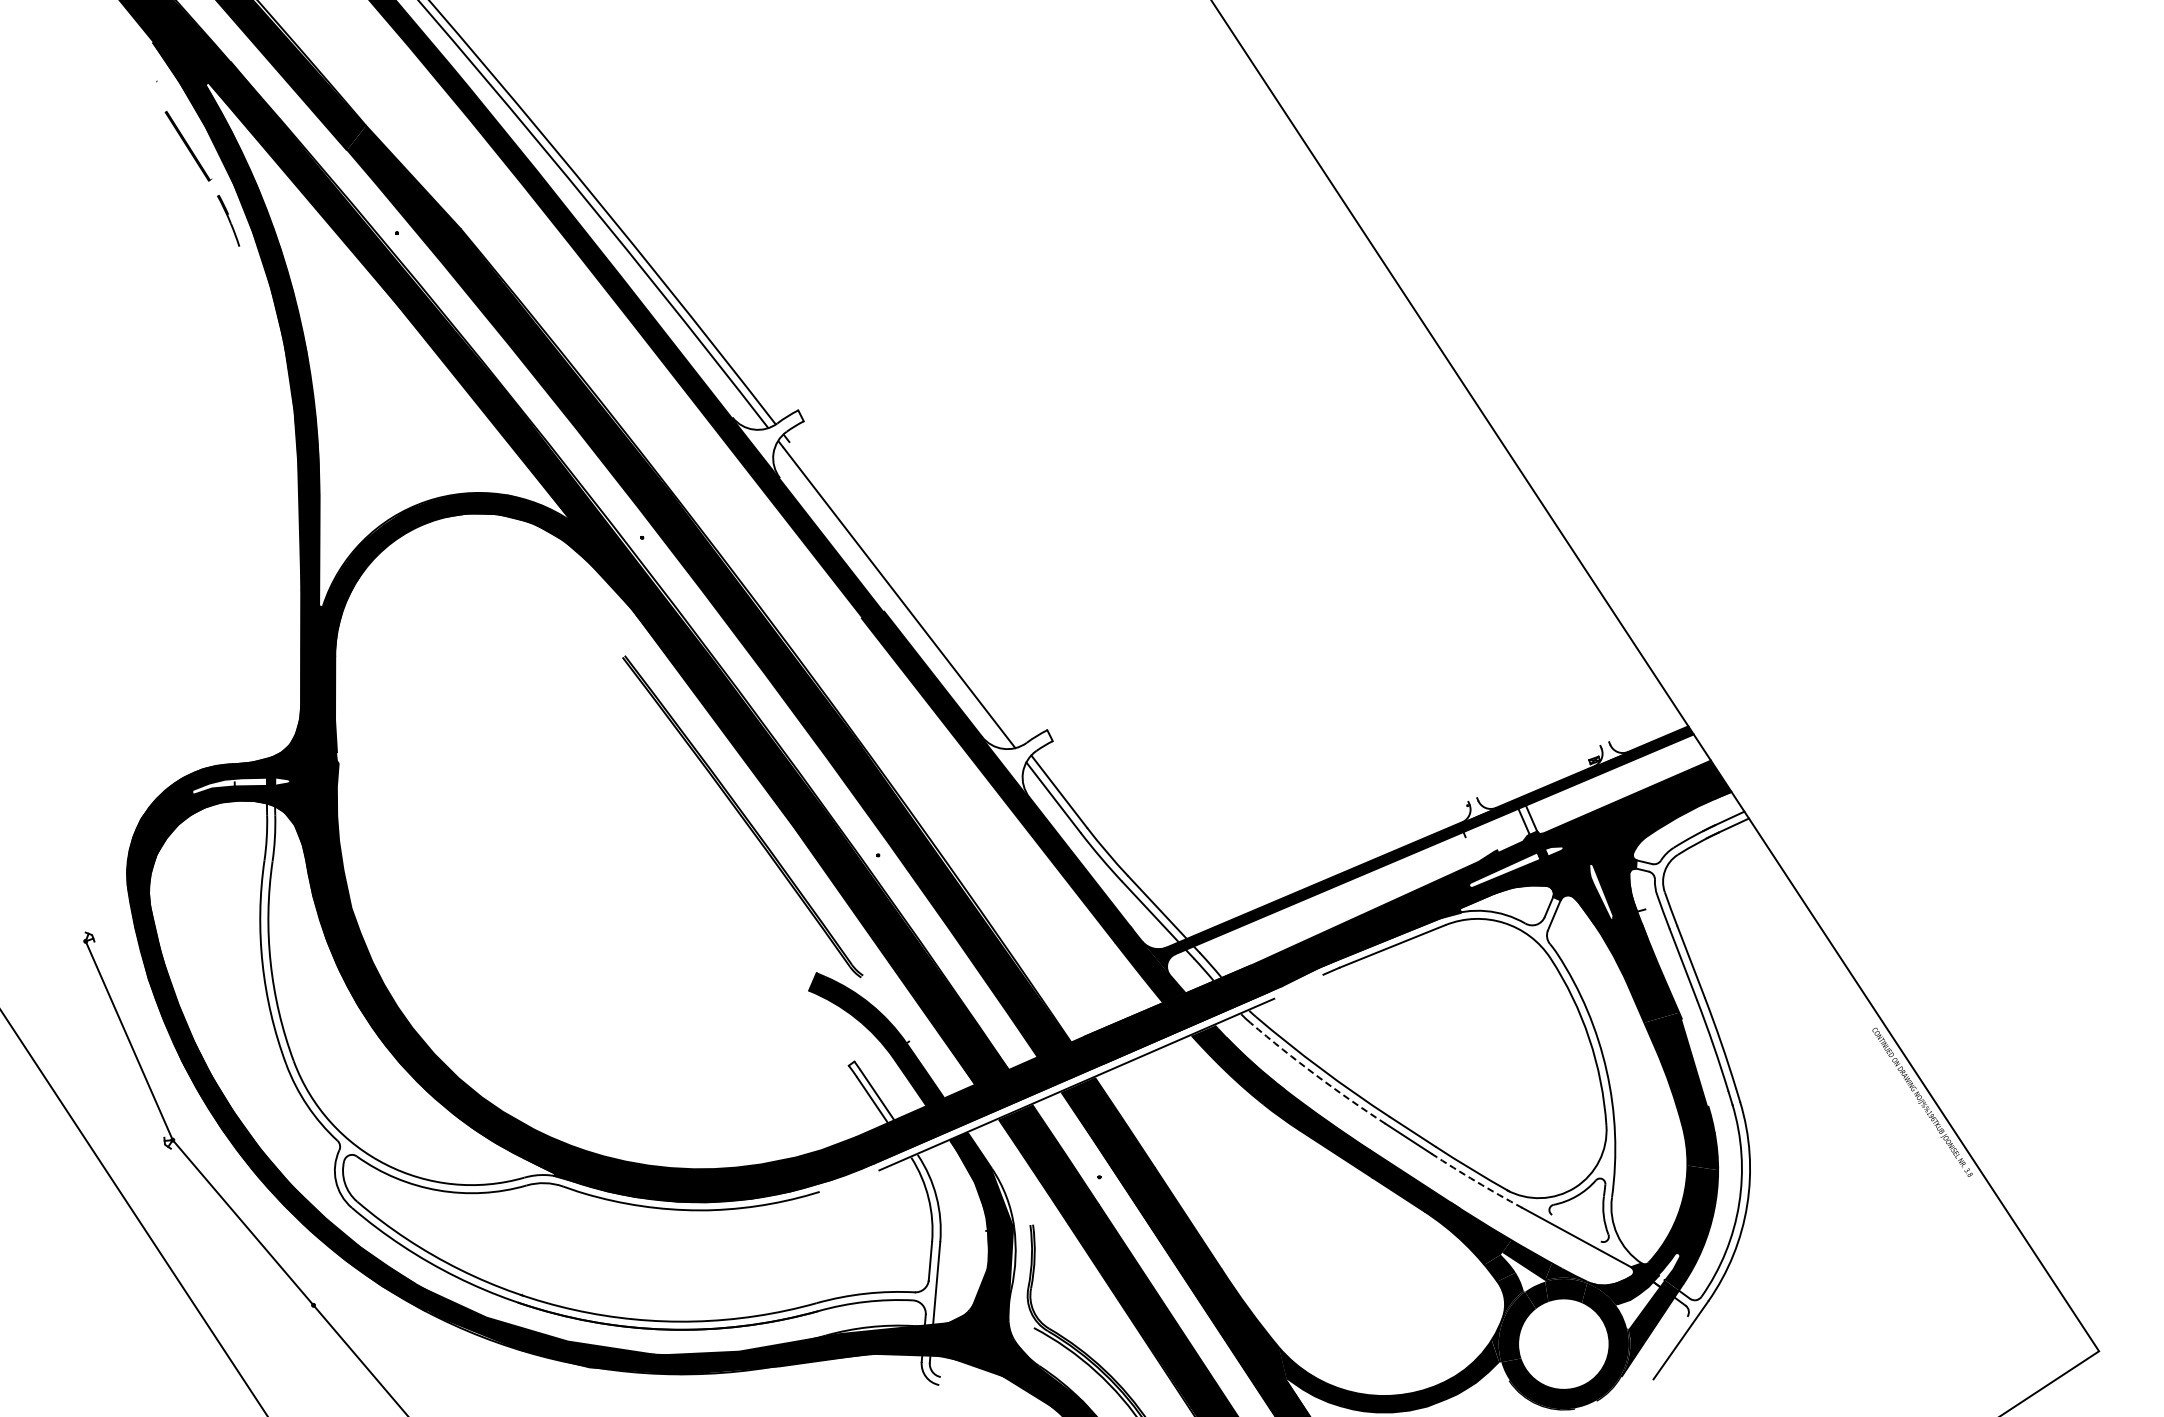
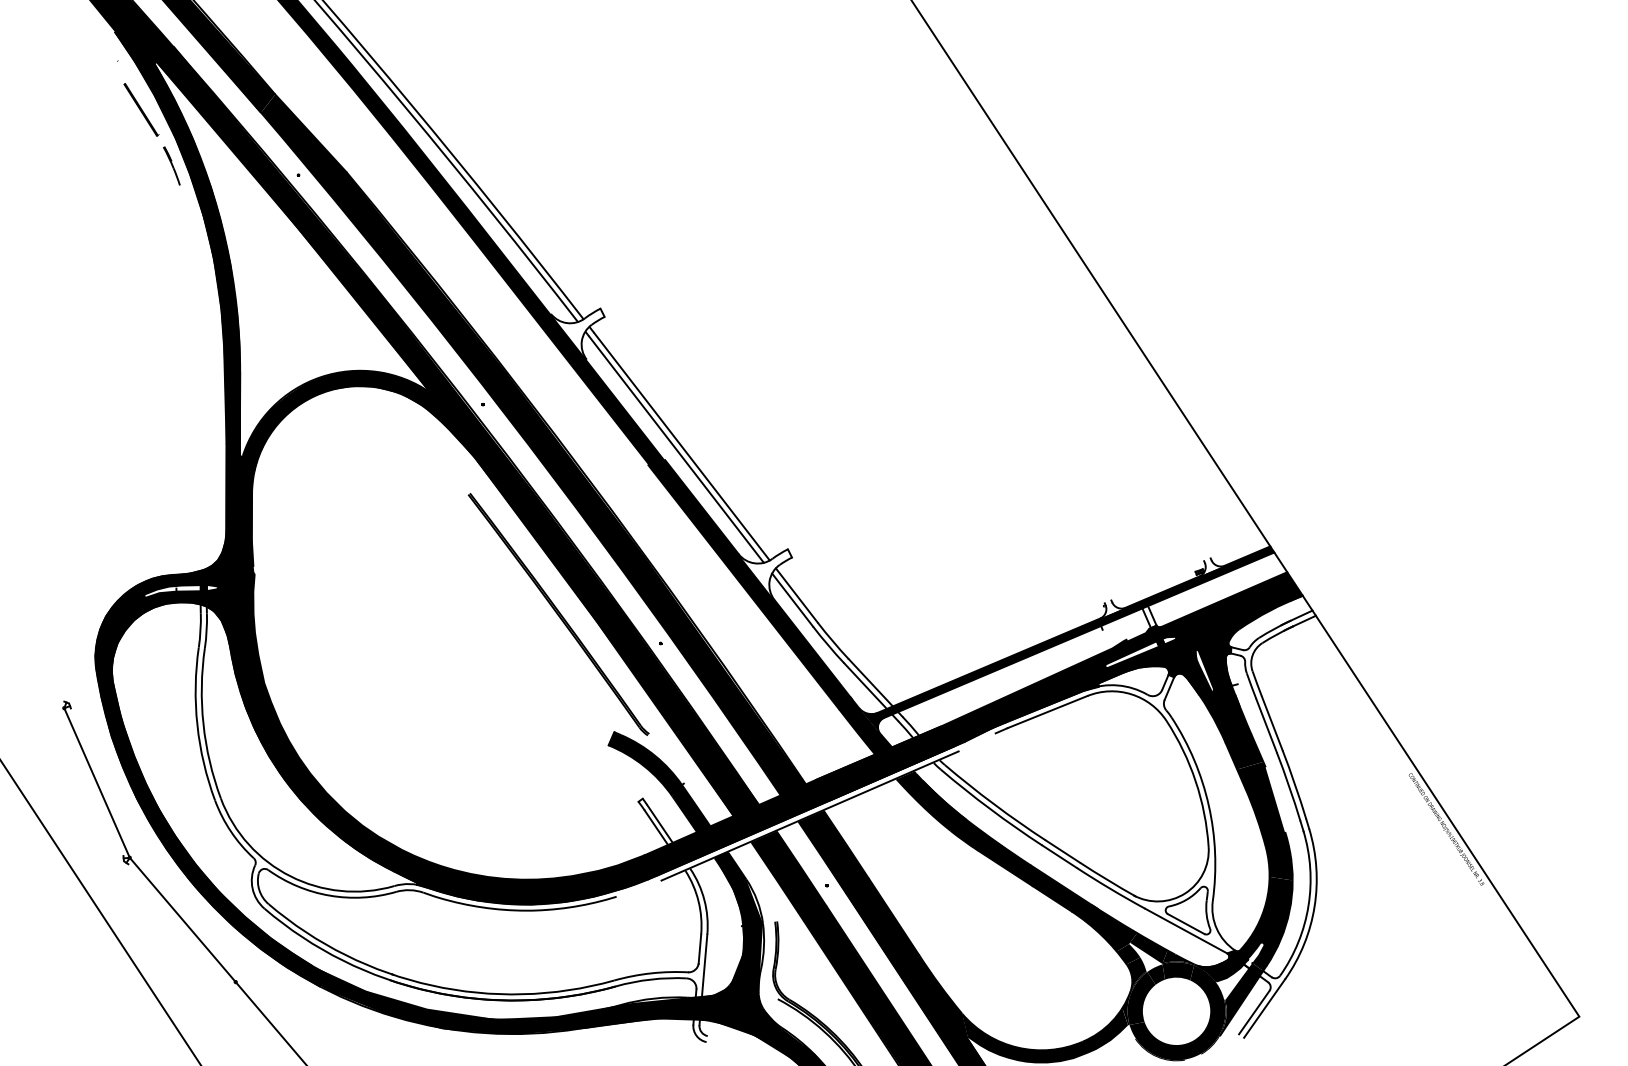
line: (906, 593) -> (681, 446), added
arc: (1316, 1075) -> (990, 809), dashed -> solid
arc: (1476, 1181) -> (1110, 888), dashed -> solid
line: (1576, 1227) -> (1186, 923), added
line: (1666, 1345) -> (1253, 1012), added

